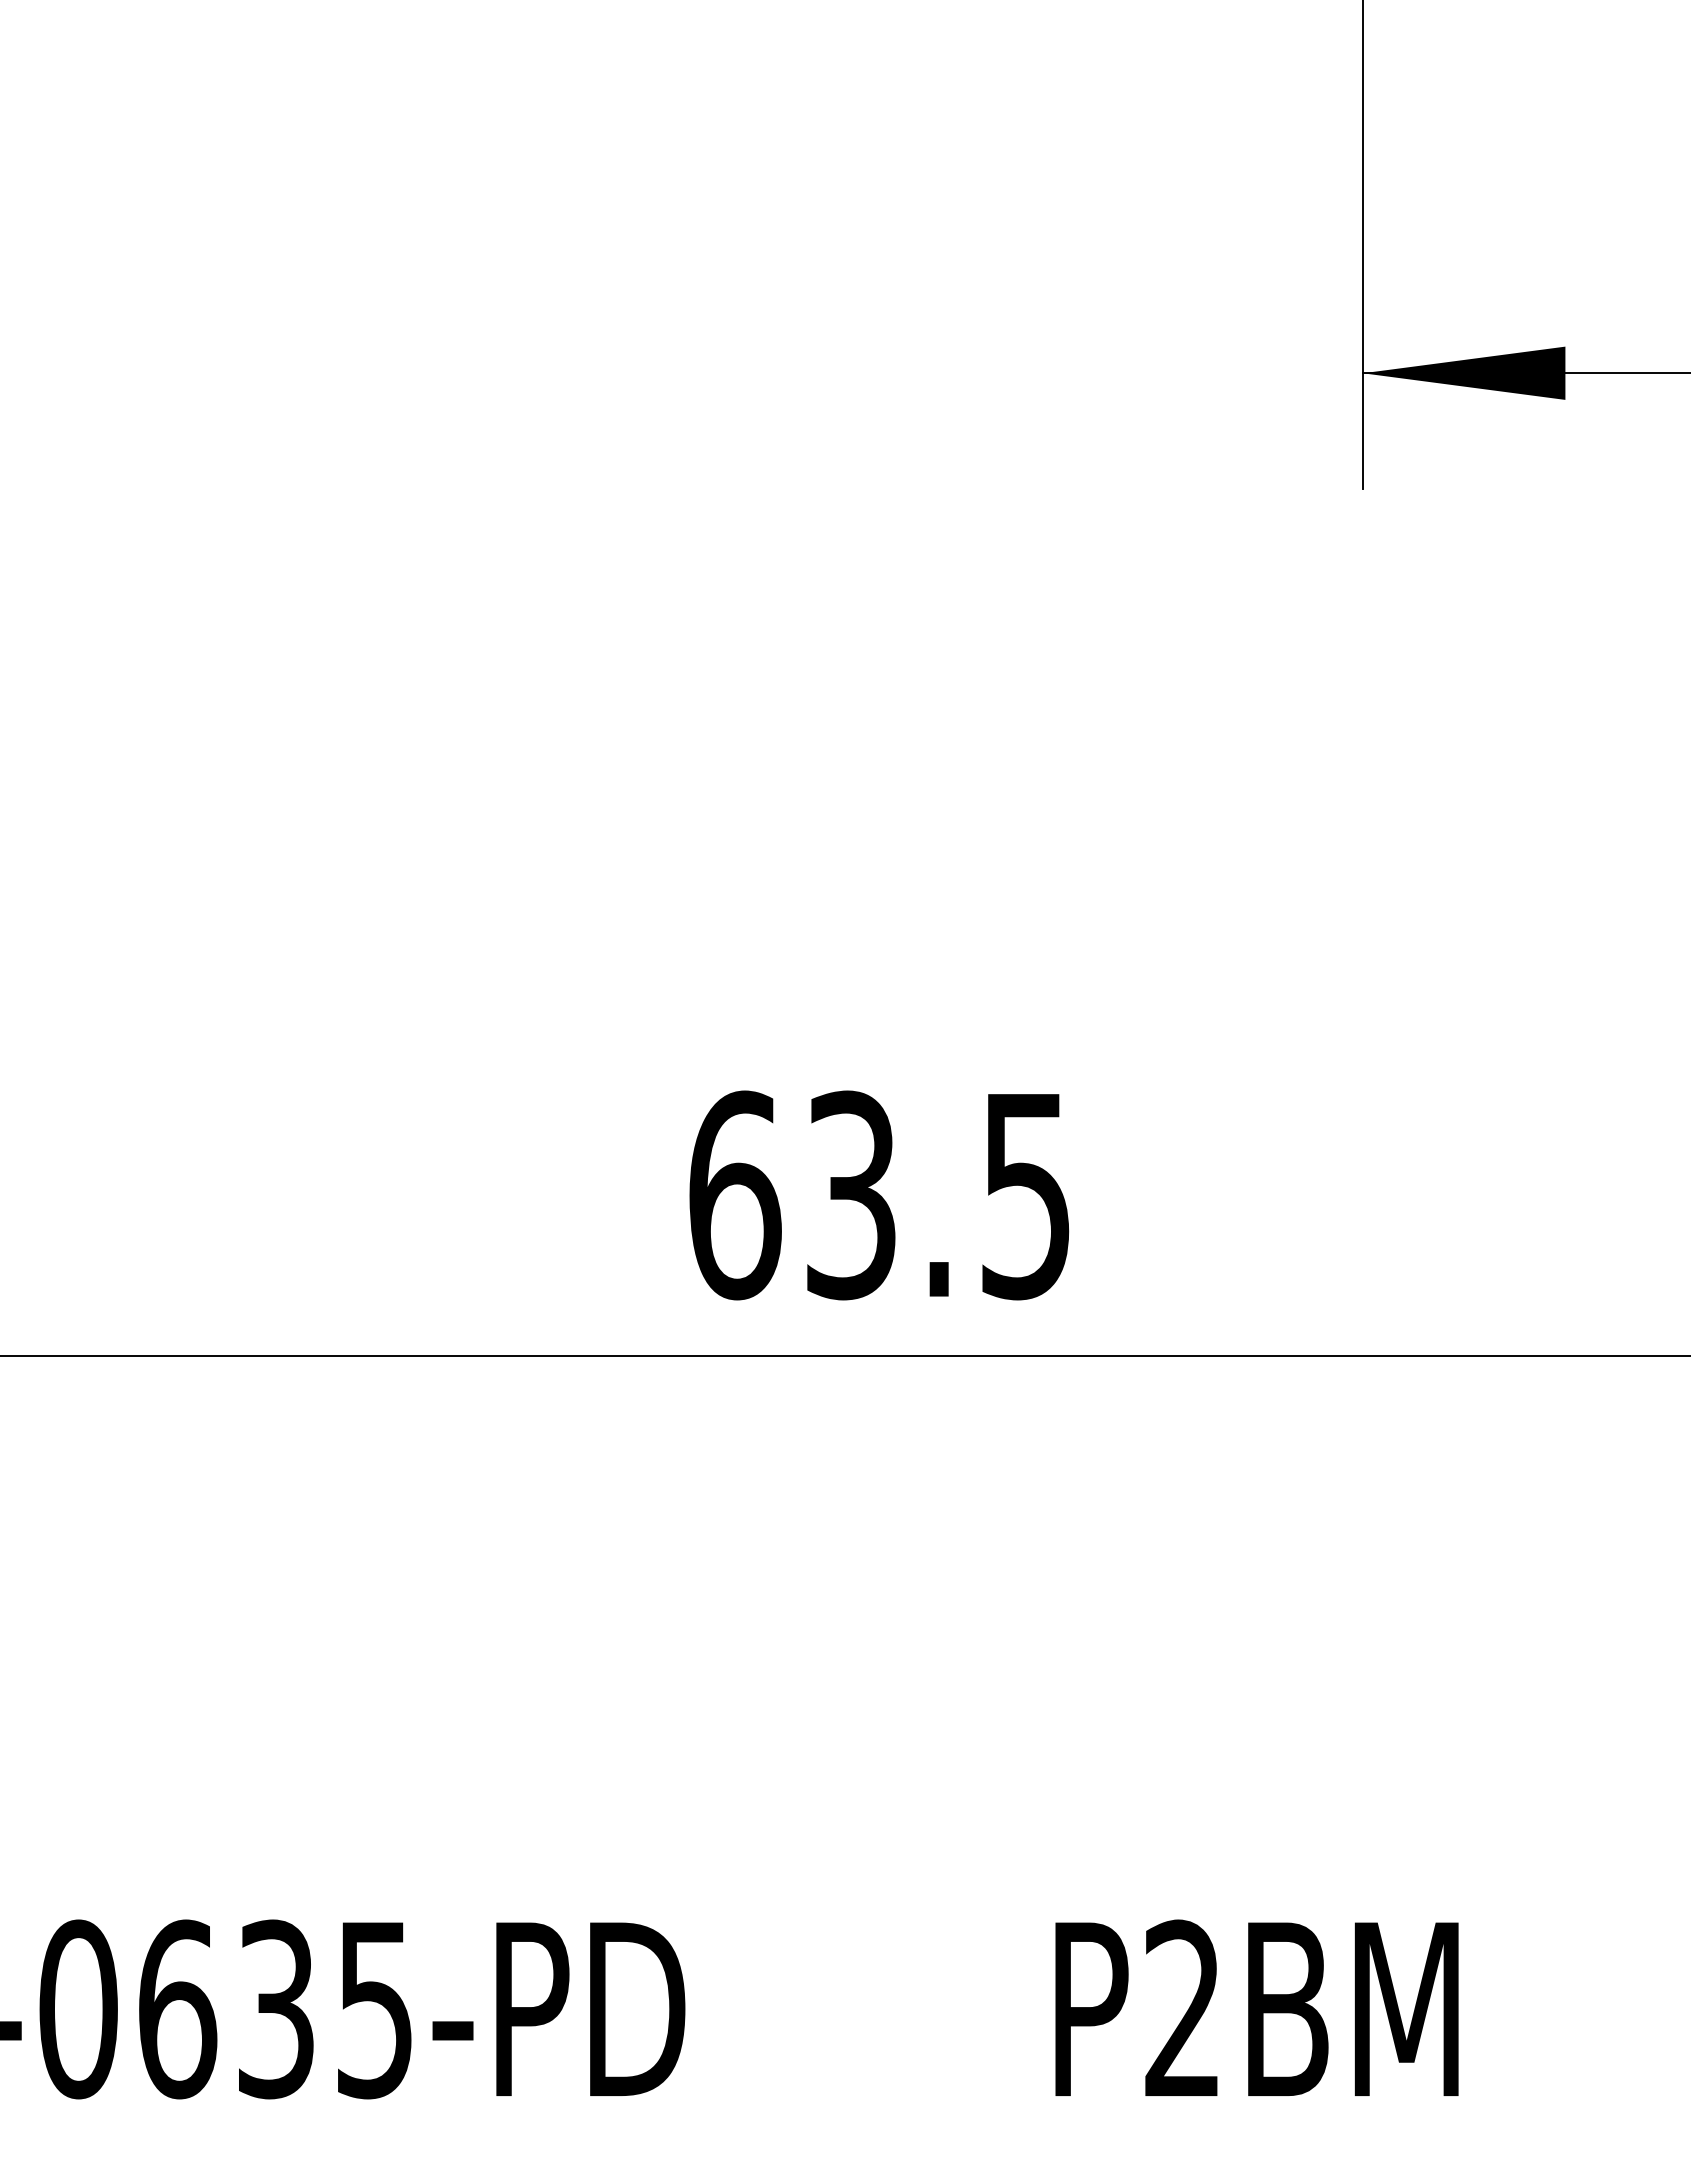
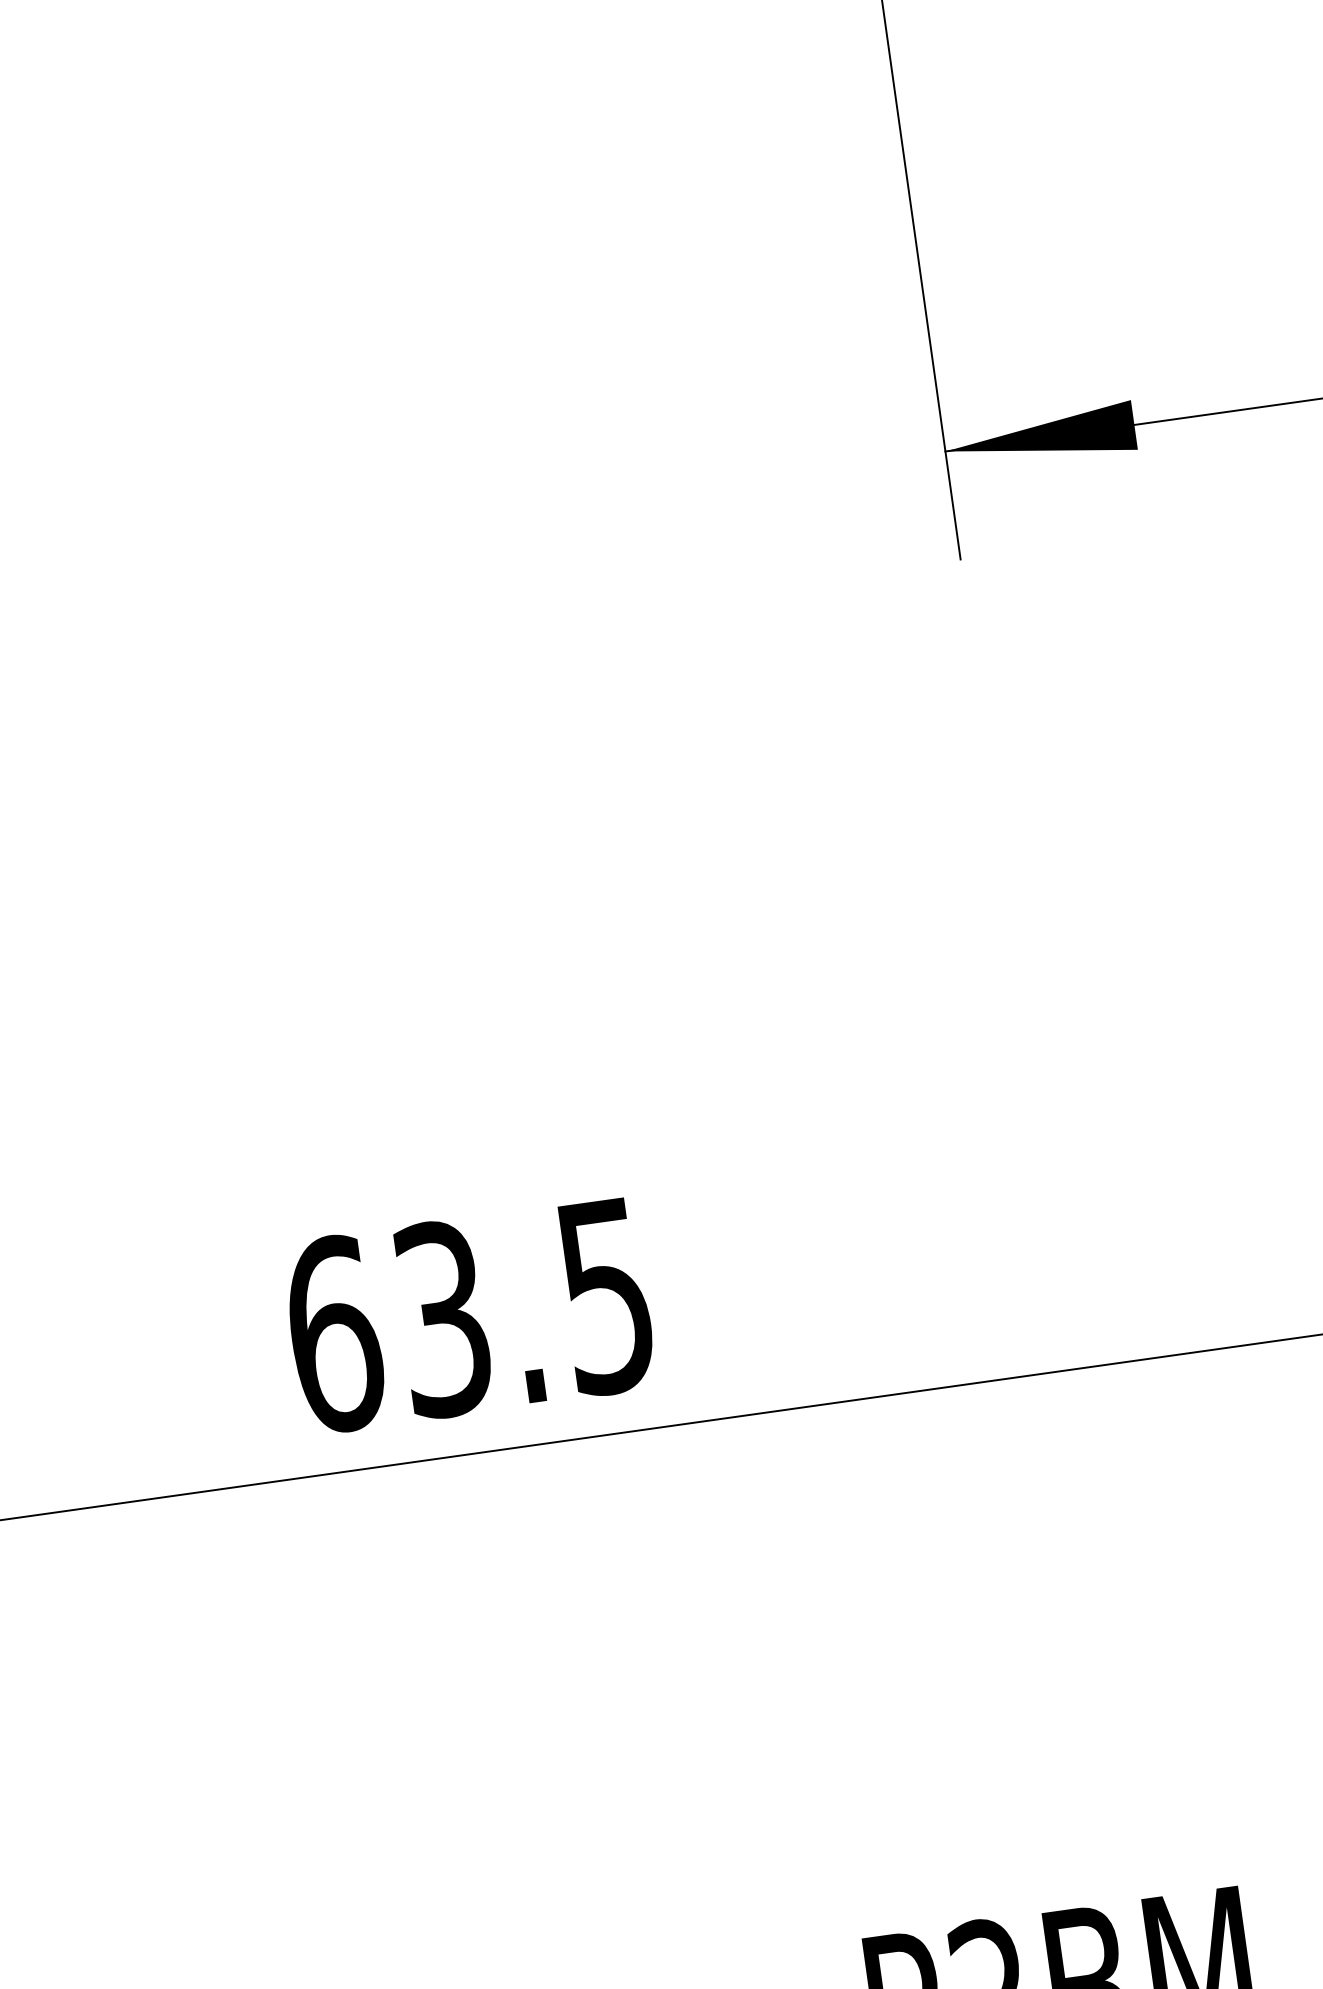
text: (879, 1195) -> (469, 1315), moved

